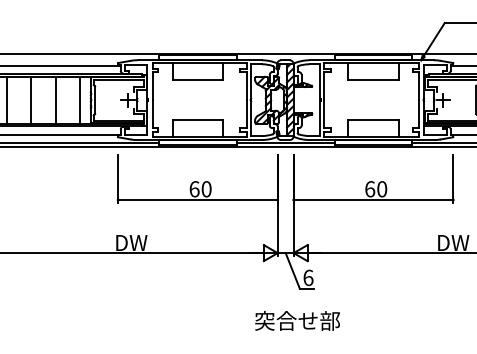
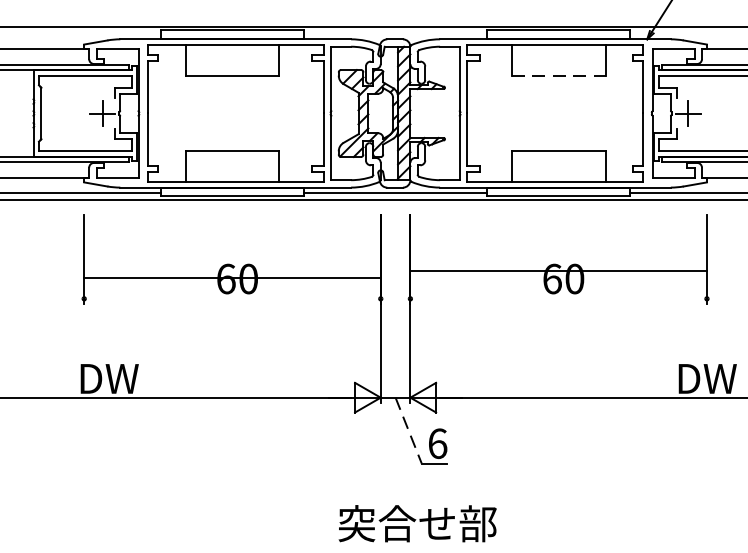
line: (373, 80) -> (558, 76), solid -> dashed
line: (80, 99) -> (14, 112), removed
line: (197, 199) -> (231, 277), moved
line: (373, 199) -> (558, 270), moved
line: (292, 271) -> (408, 431), solid -> dashed

